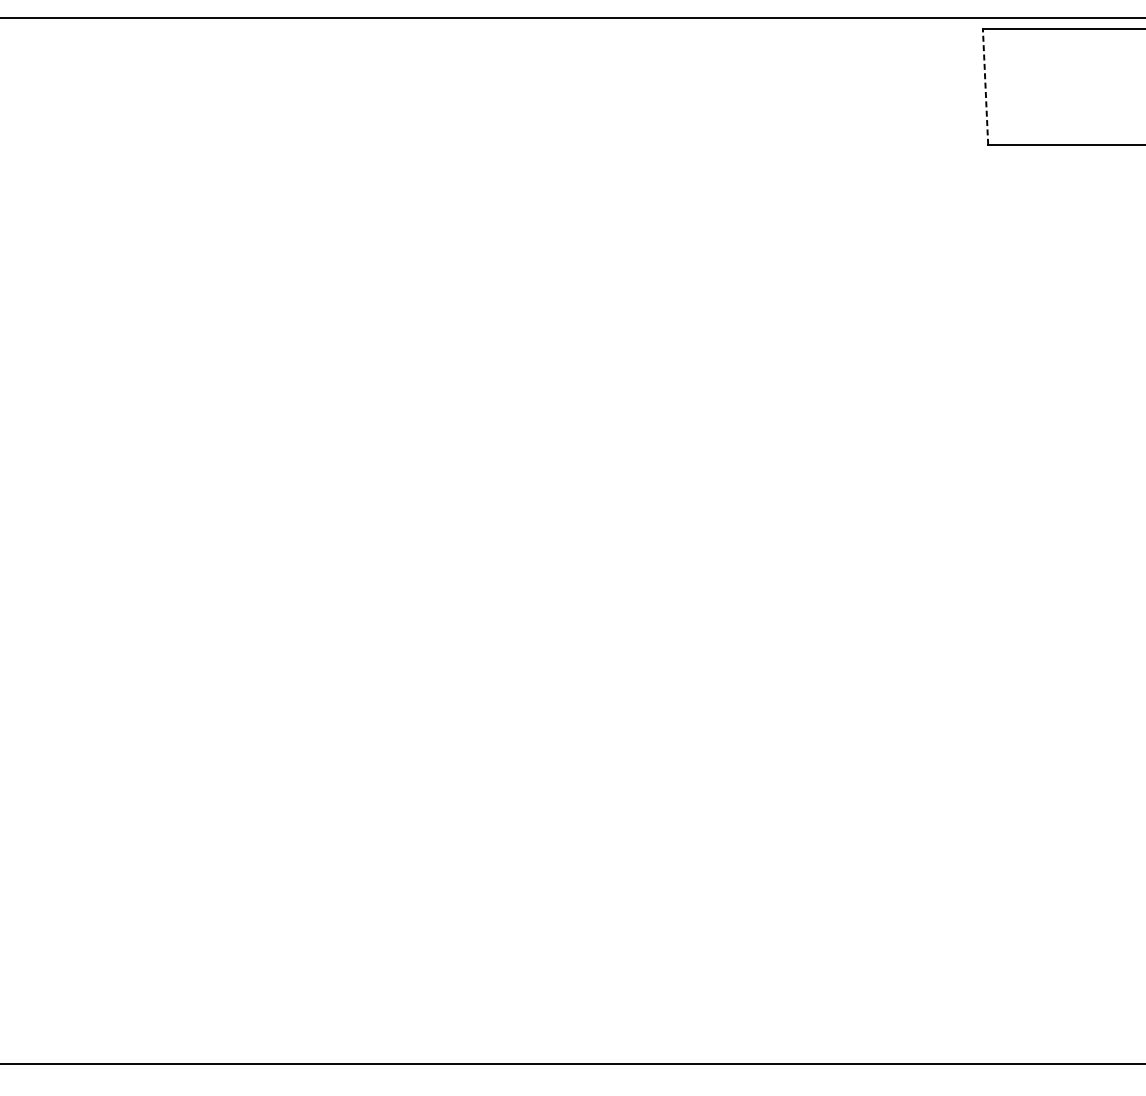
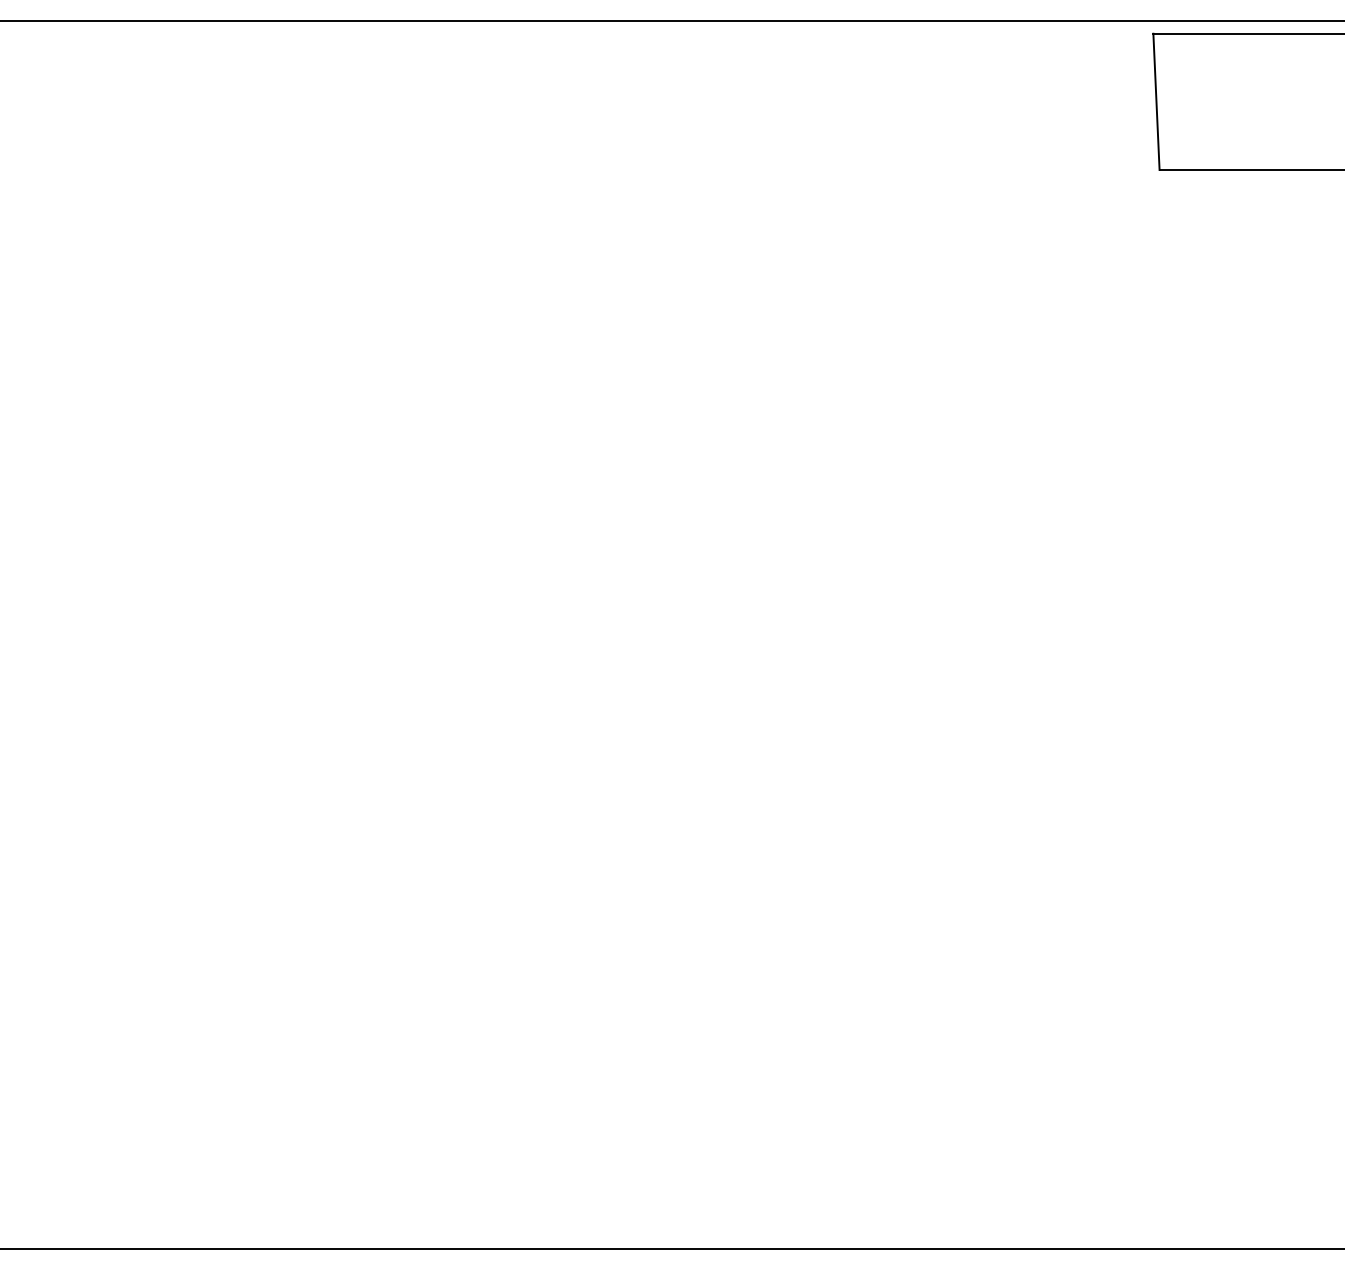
line: (985, 86) -> (1156, 101), dashed -> solid

